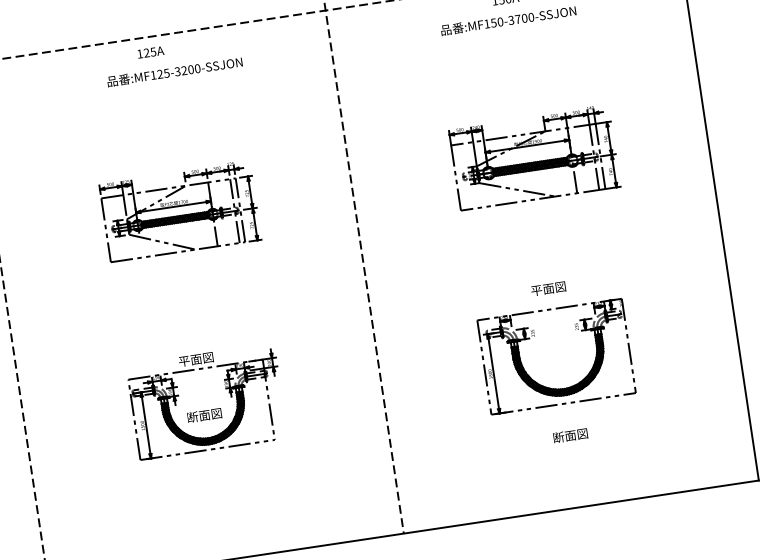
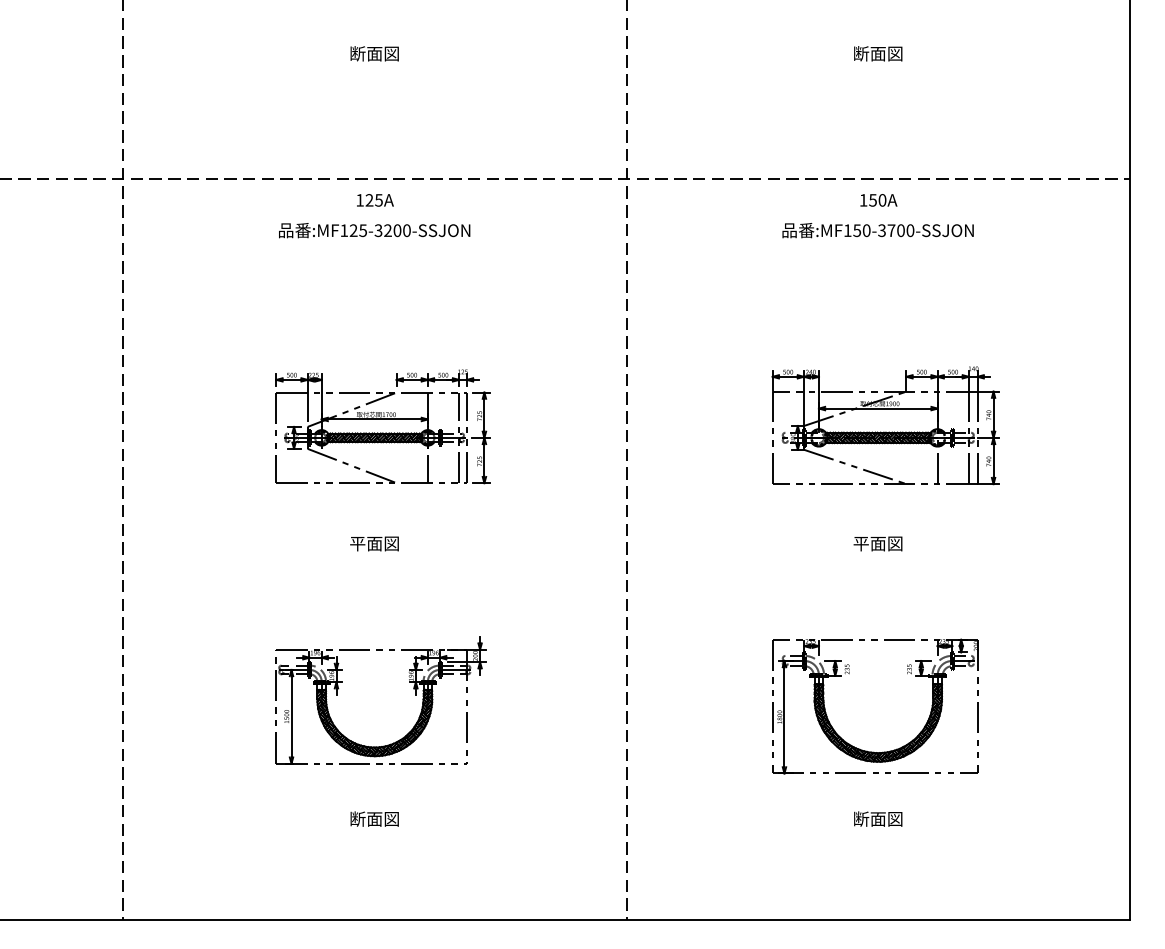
text: (174, 72) -> (374, 230), moved
text: (548, 288) -> (877, 543), moved
text: (196, 359) -> (374, 543), moved
text: (204, 415) -> (374, 818), moved

